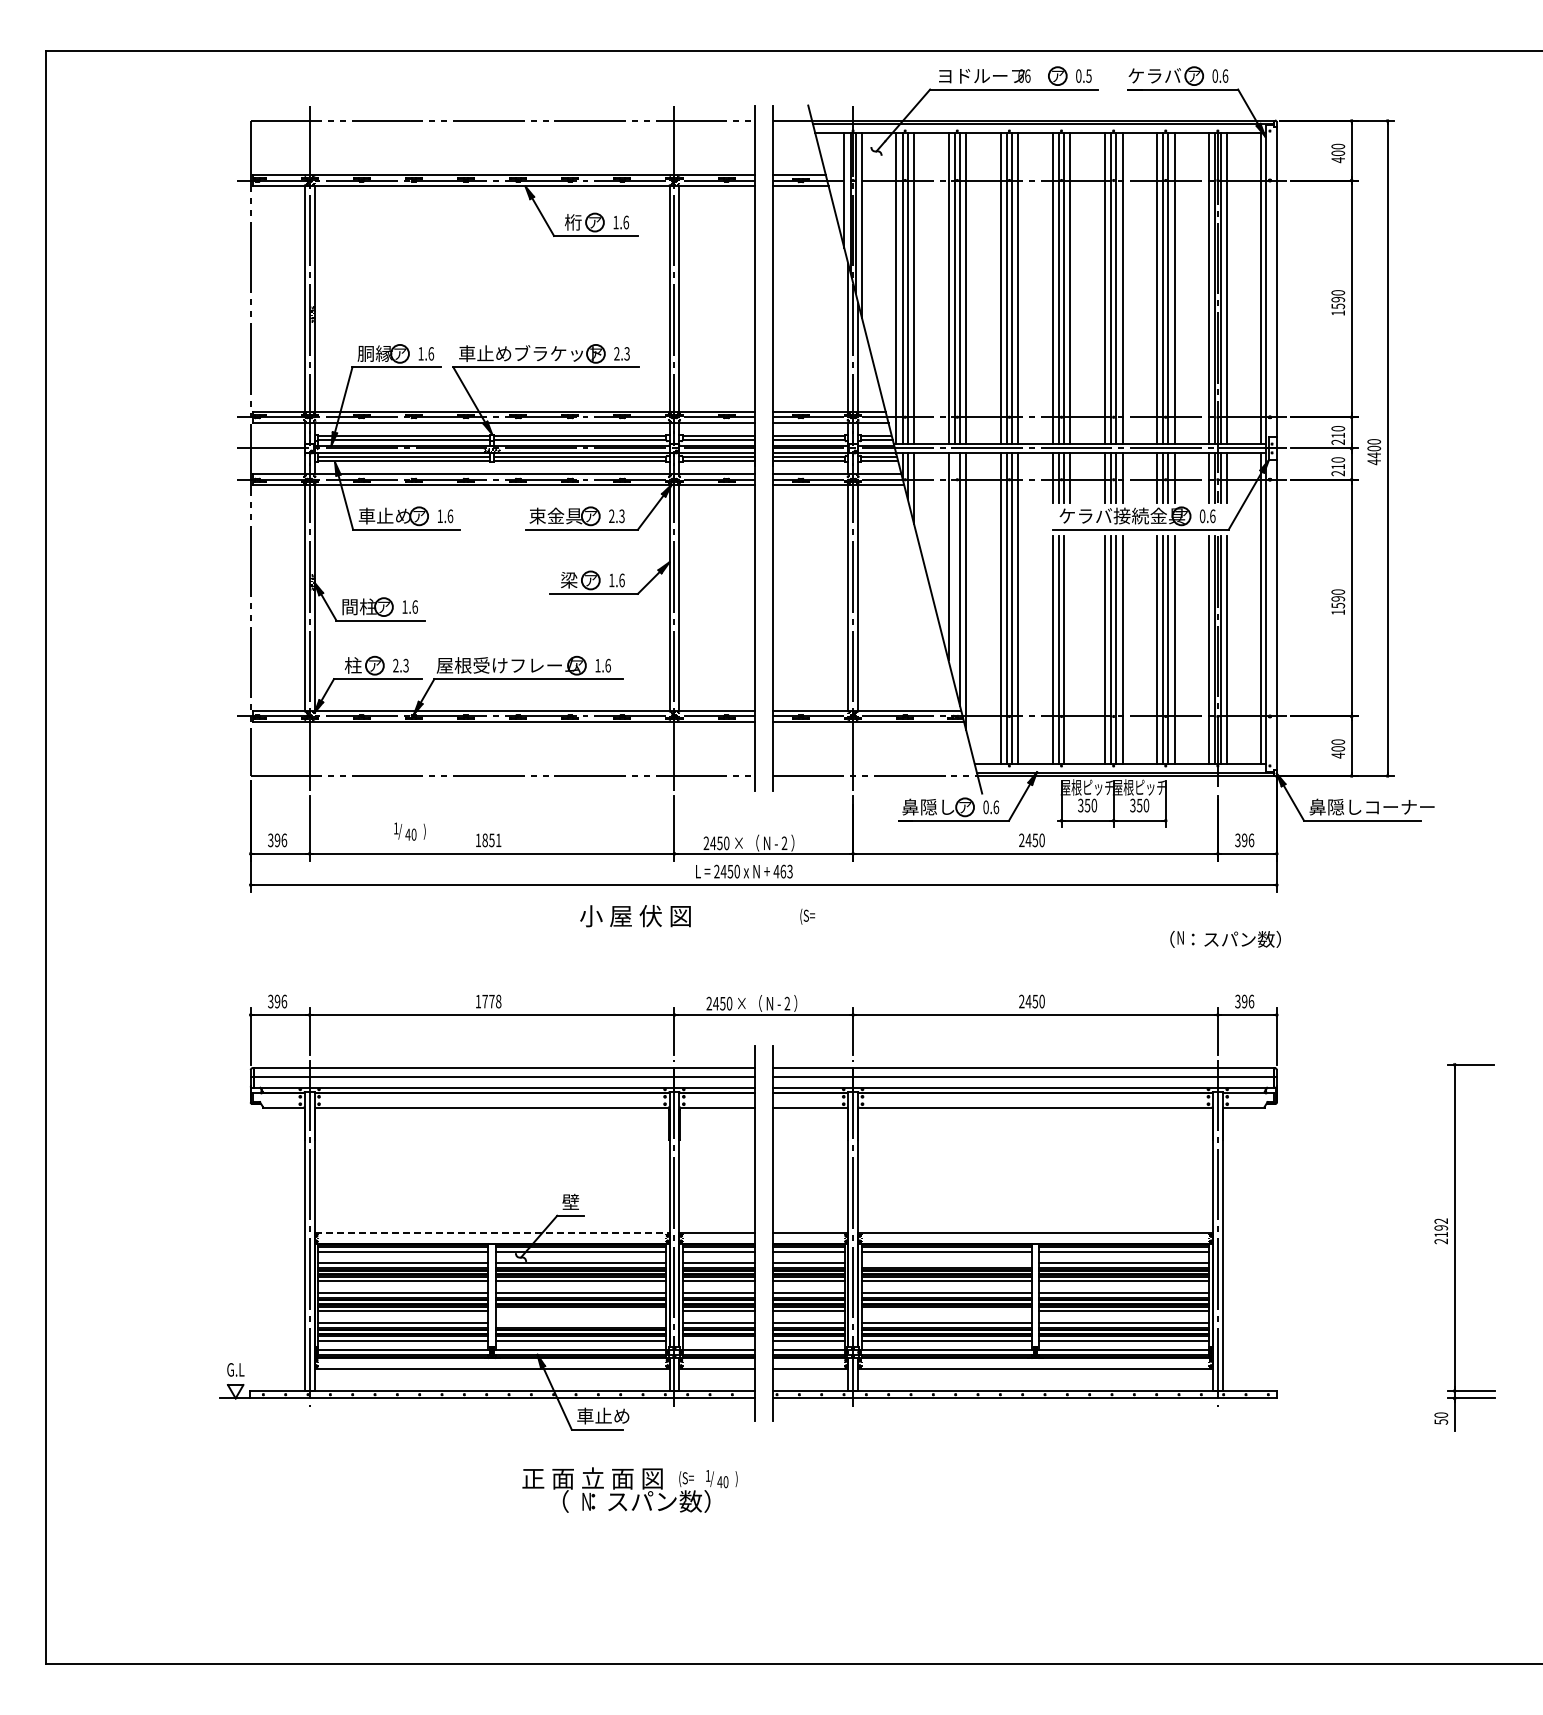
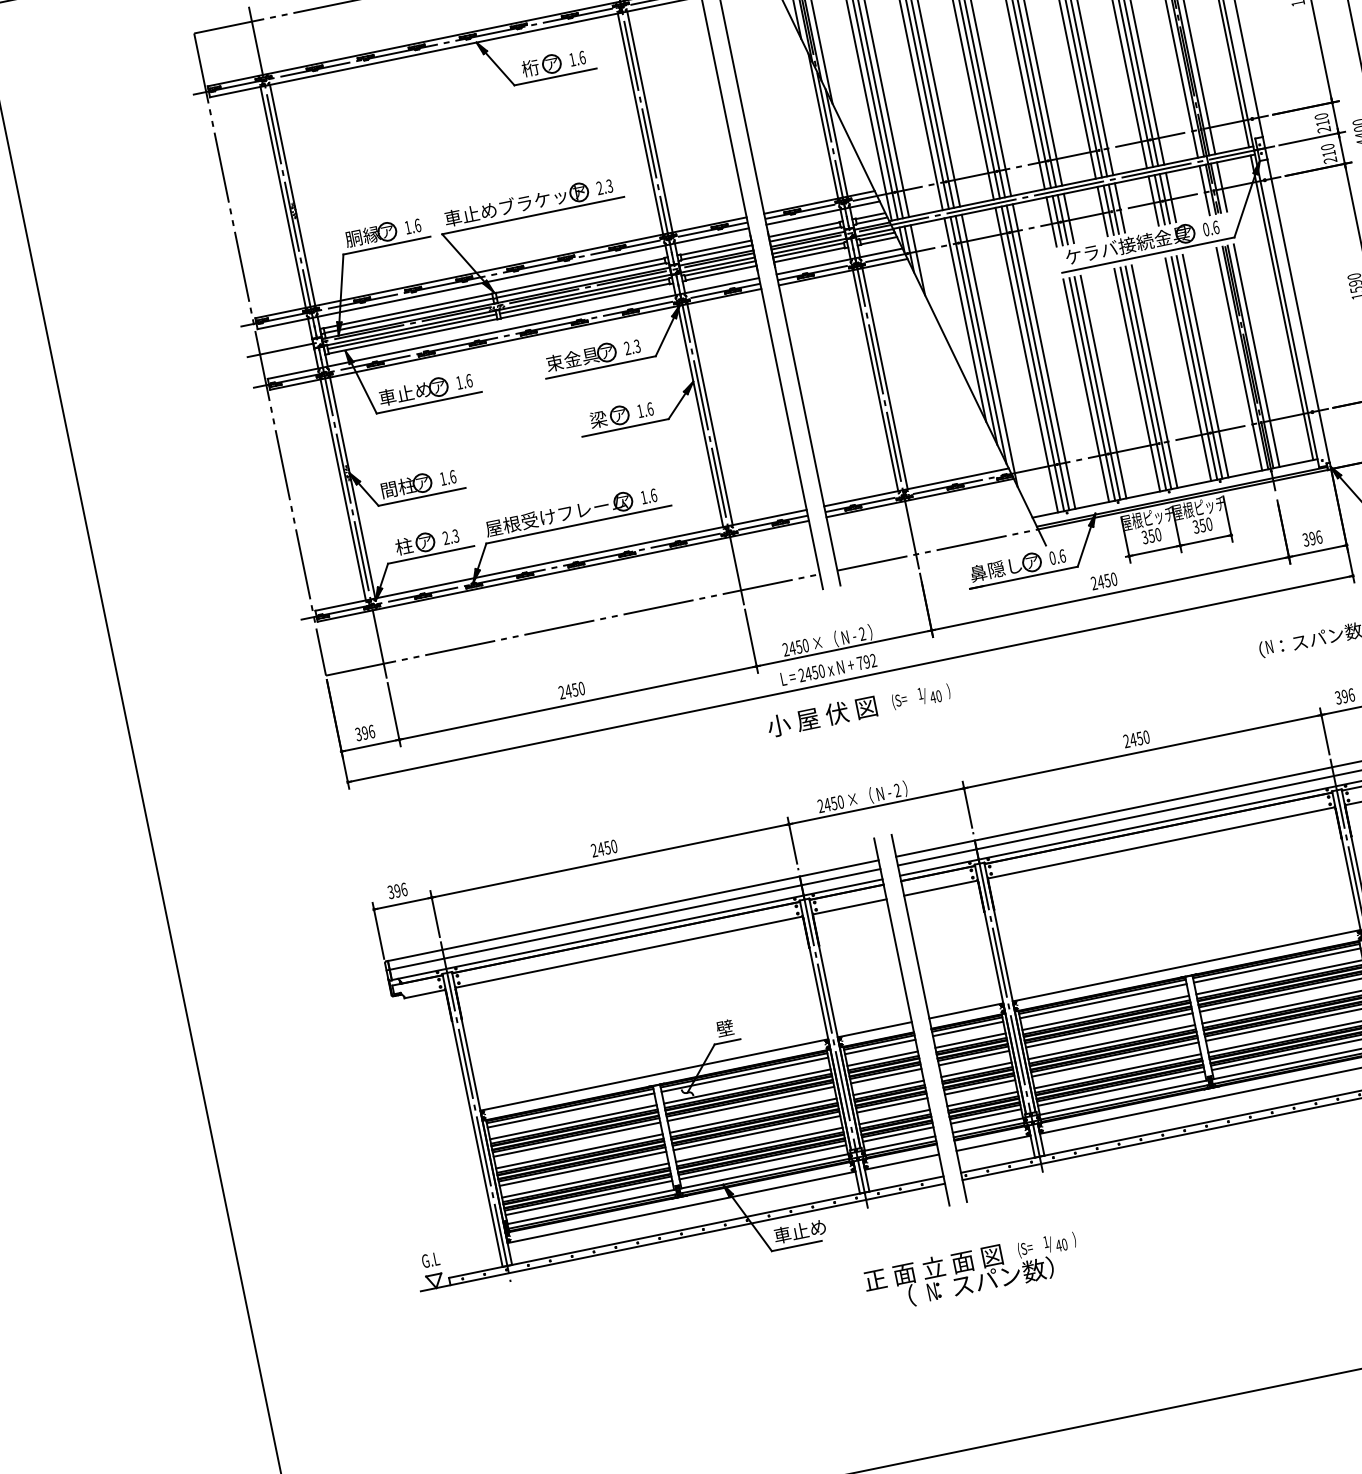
line: (954, 568) -> (973, 330), added
line: (1070, 649) -> (1103, 386), added
text: (409, 831) -> (933, 694), moved
text: (488, 840) -> (571, 690), 1851 -> 2450
text: (782, 871) -> (866, 661), 463 -> 792
text: (635, 916) -> (822, 716), moved
text: (488, 1001) -> (604, 848), 1778 -> 2450
line: (492, 1233) -> (654, 1074), dashed -> solid
line: (946, 1263) -> (1105, 1013), added
line: (580, 1311) -> (756, 1133), added
line: (946, 1311) -> (1115, 1060), added
line: (580, 1323) -> (759, 1145), added
line: (718, 1340) -> (897, 1134), added
text: (629, 1489) -> (971, 1271), moved

